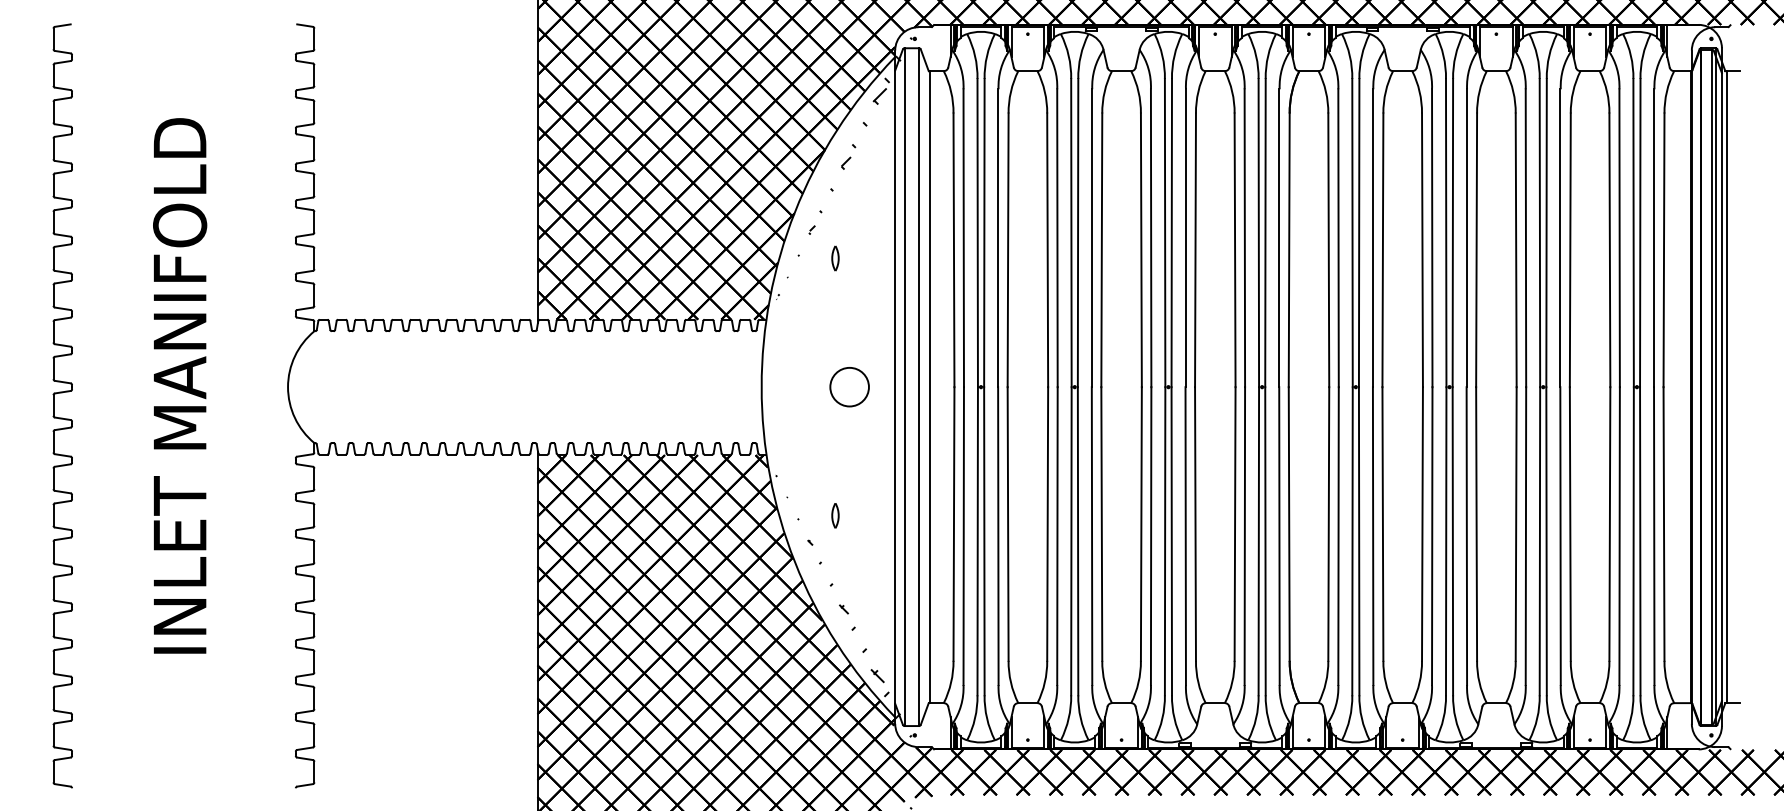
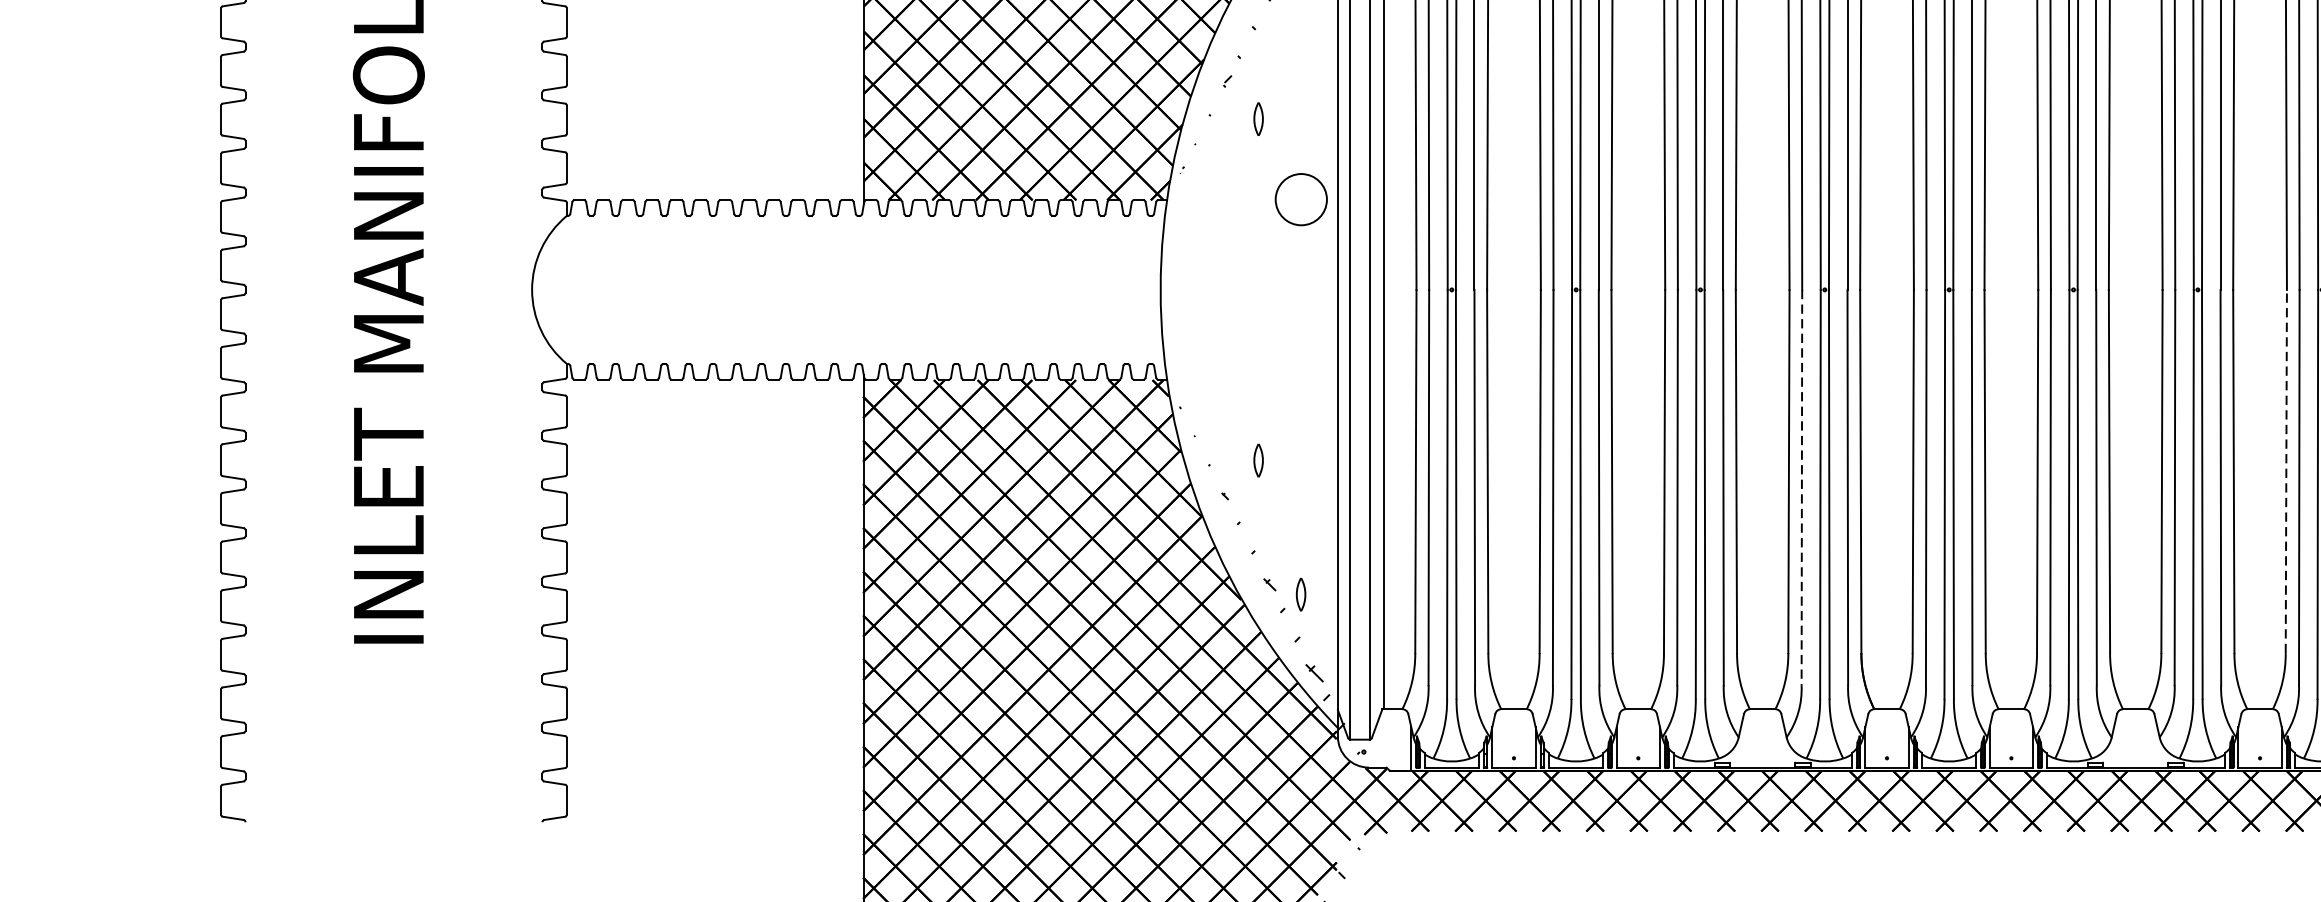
circle: (849, 387) -> (1301, 200), moved
line: (1609, 524) -> (2285, 472), solid -> dashed
line: (1244, 536) -> (1801, 488), solid -> dashed
part: (867, 616) -> (1301, 594), added

